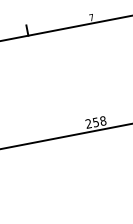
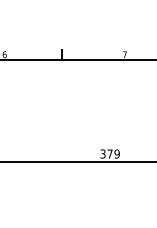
text: (95, 121) -> (109, 153), 258 -> 379

